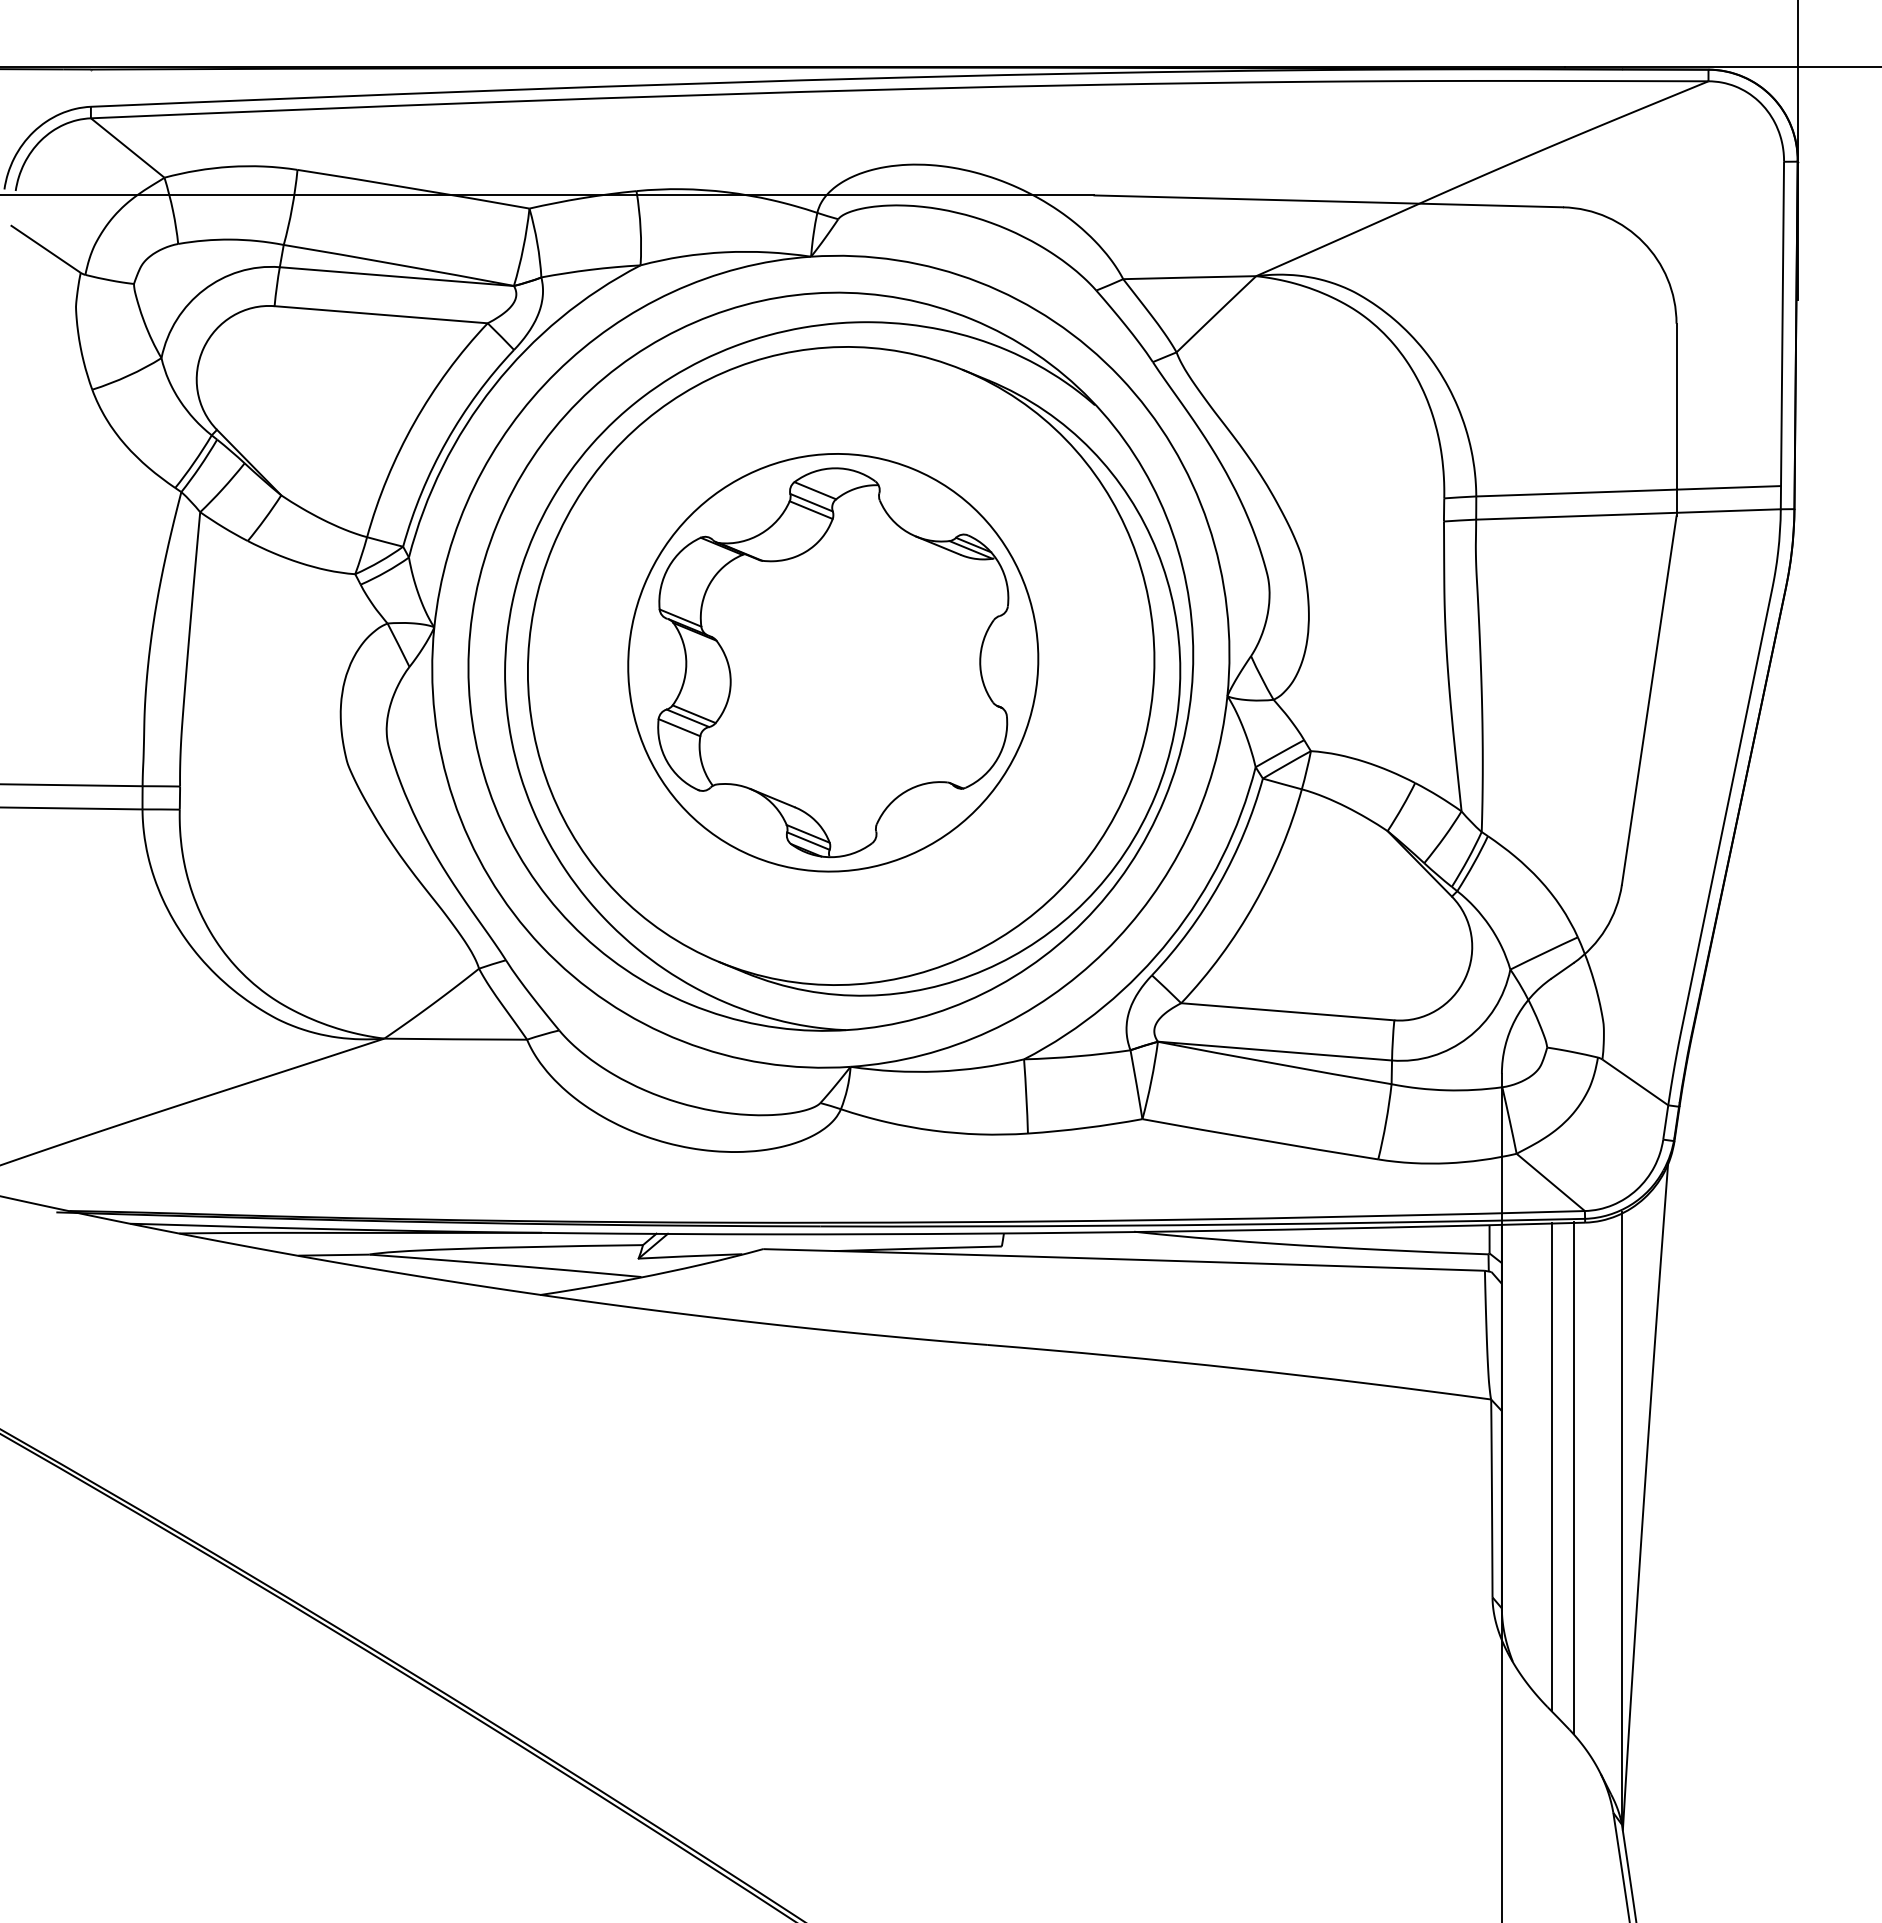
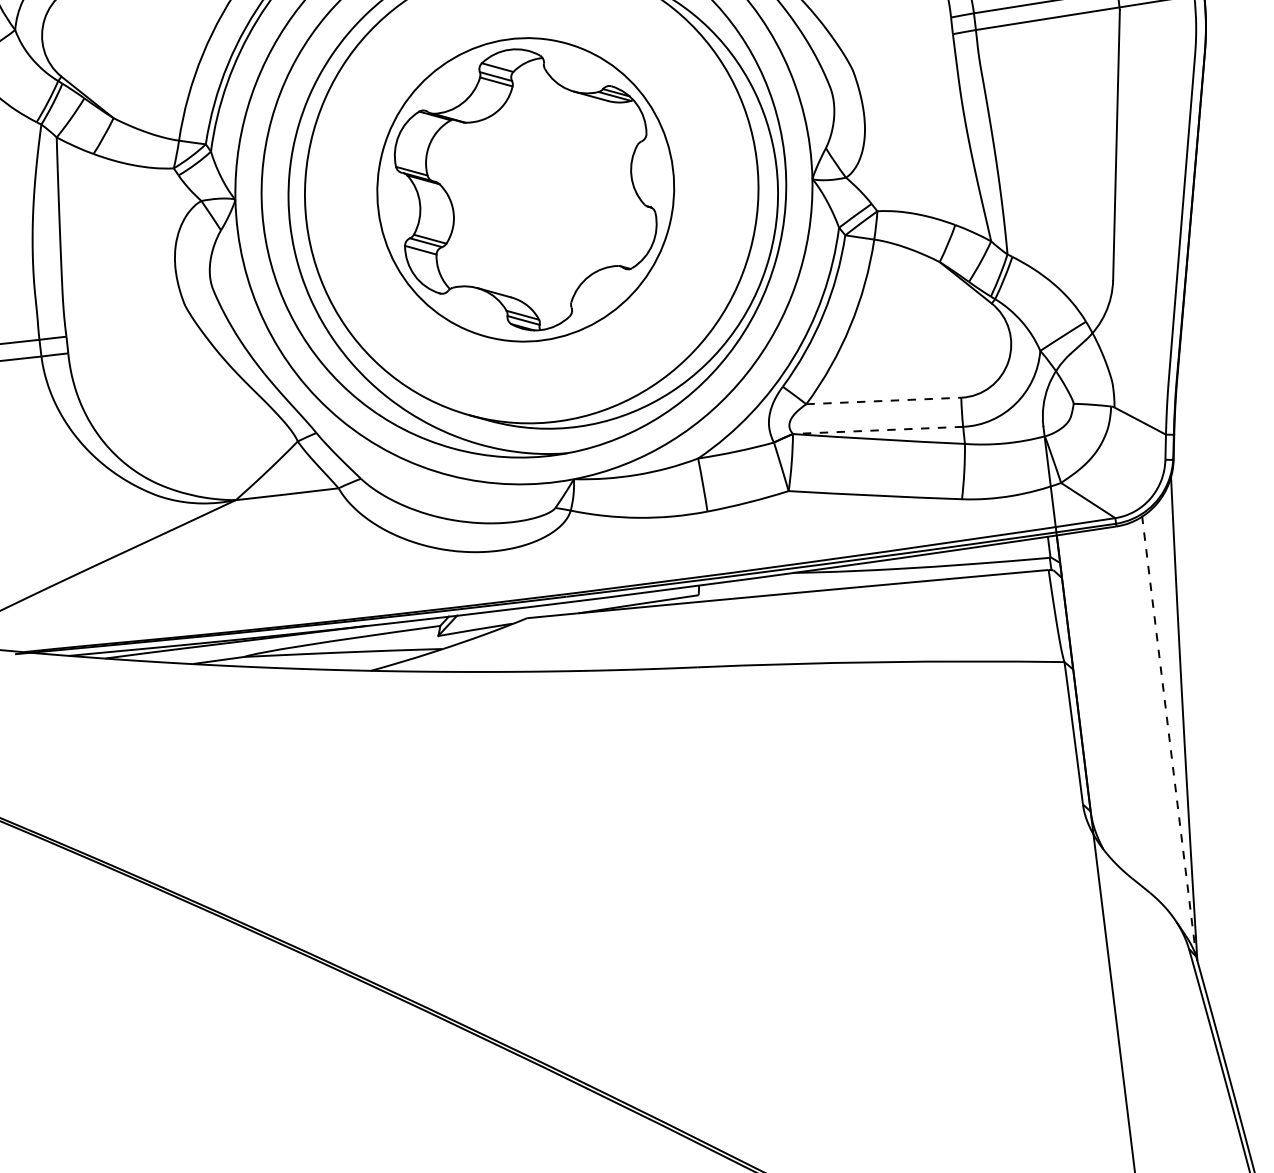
line: (1287, 1011) -> (883, 400), solid -> dashed
line: (1274, 1051) -> (877, 430), solid -> dashed
line: (1551, 1466) -> (1113, 705), removed
line: (1573, 1477) -> (1130, 710), removed
line: (1621, 1518) -> (1168, 736), solid -> dashed

